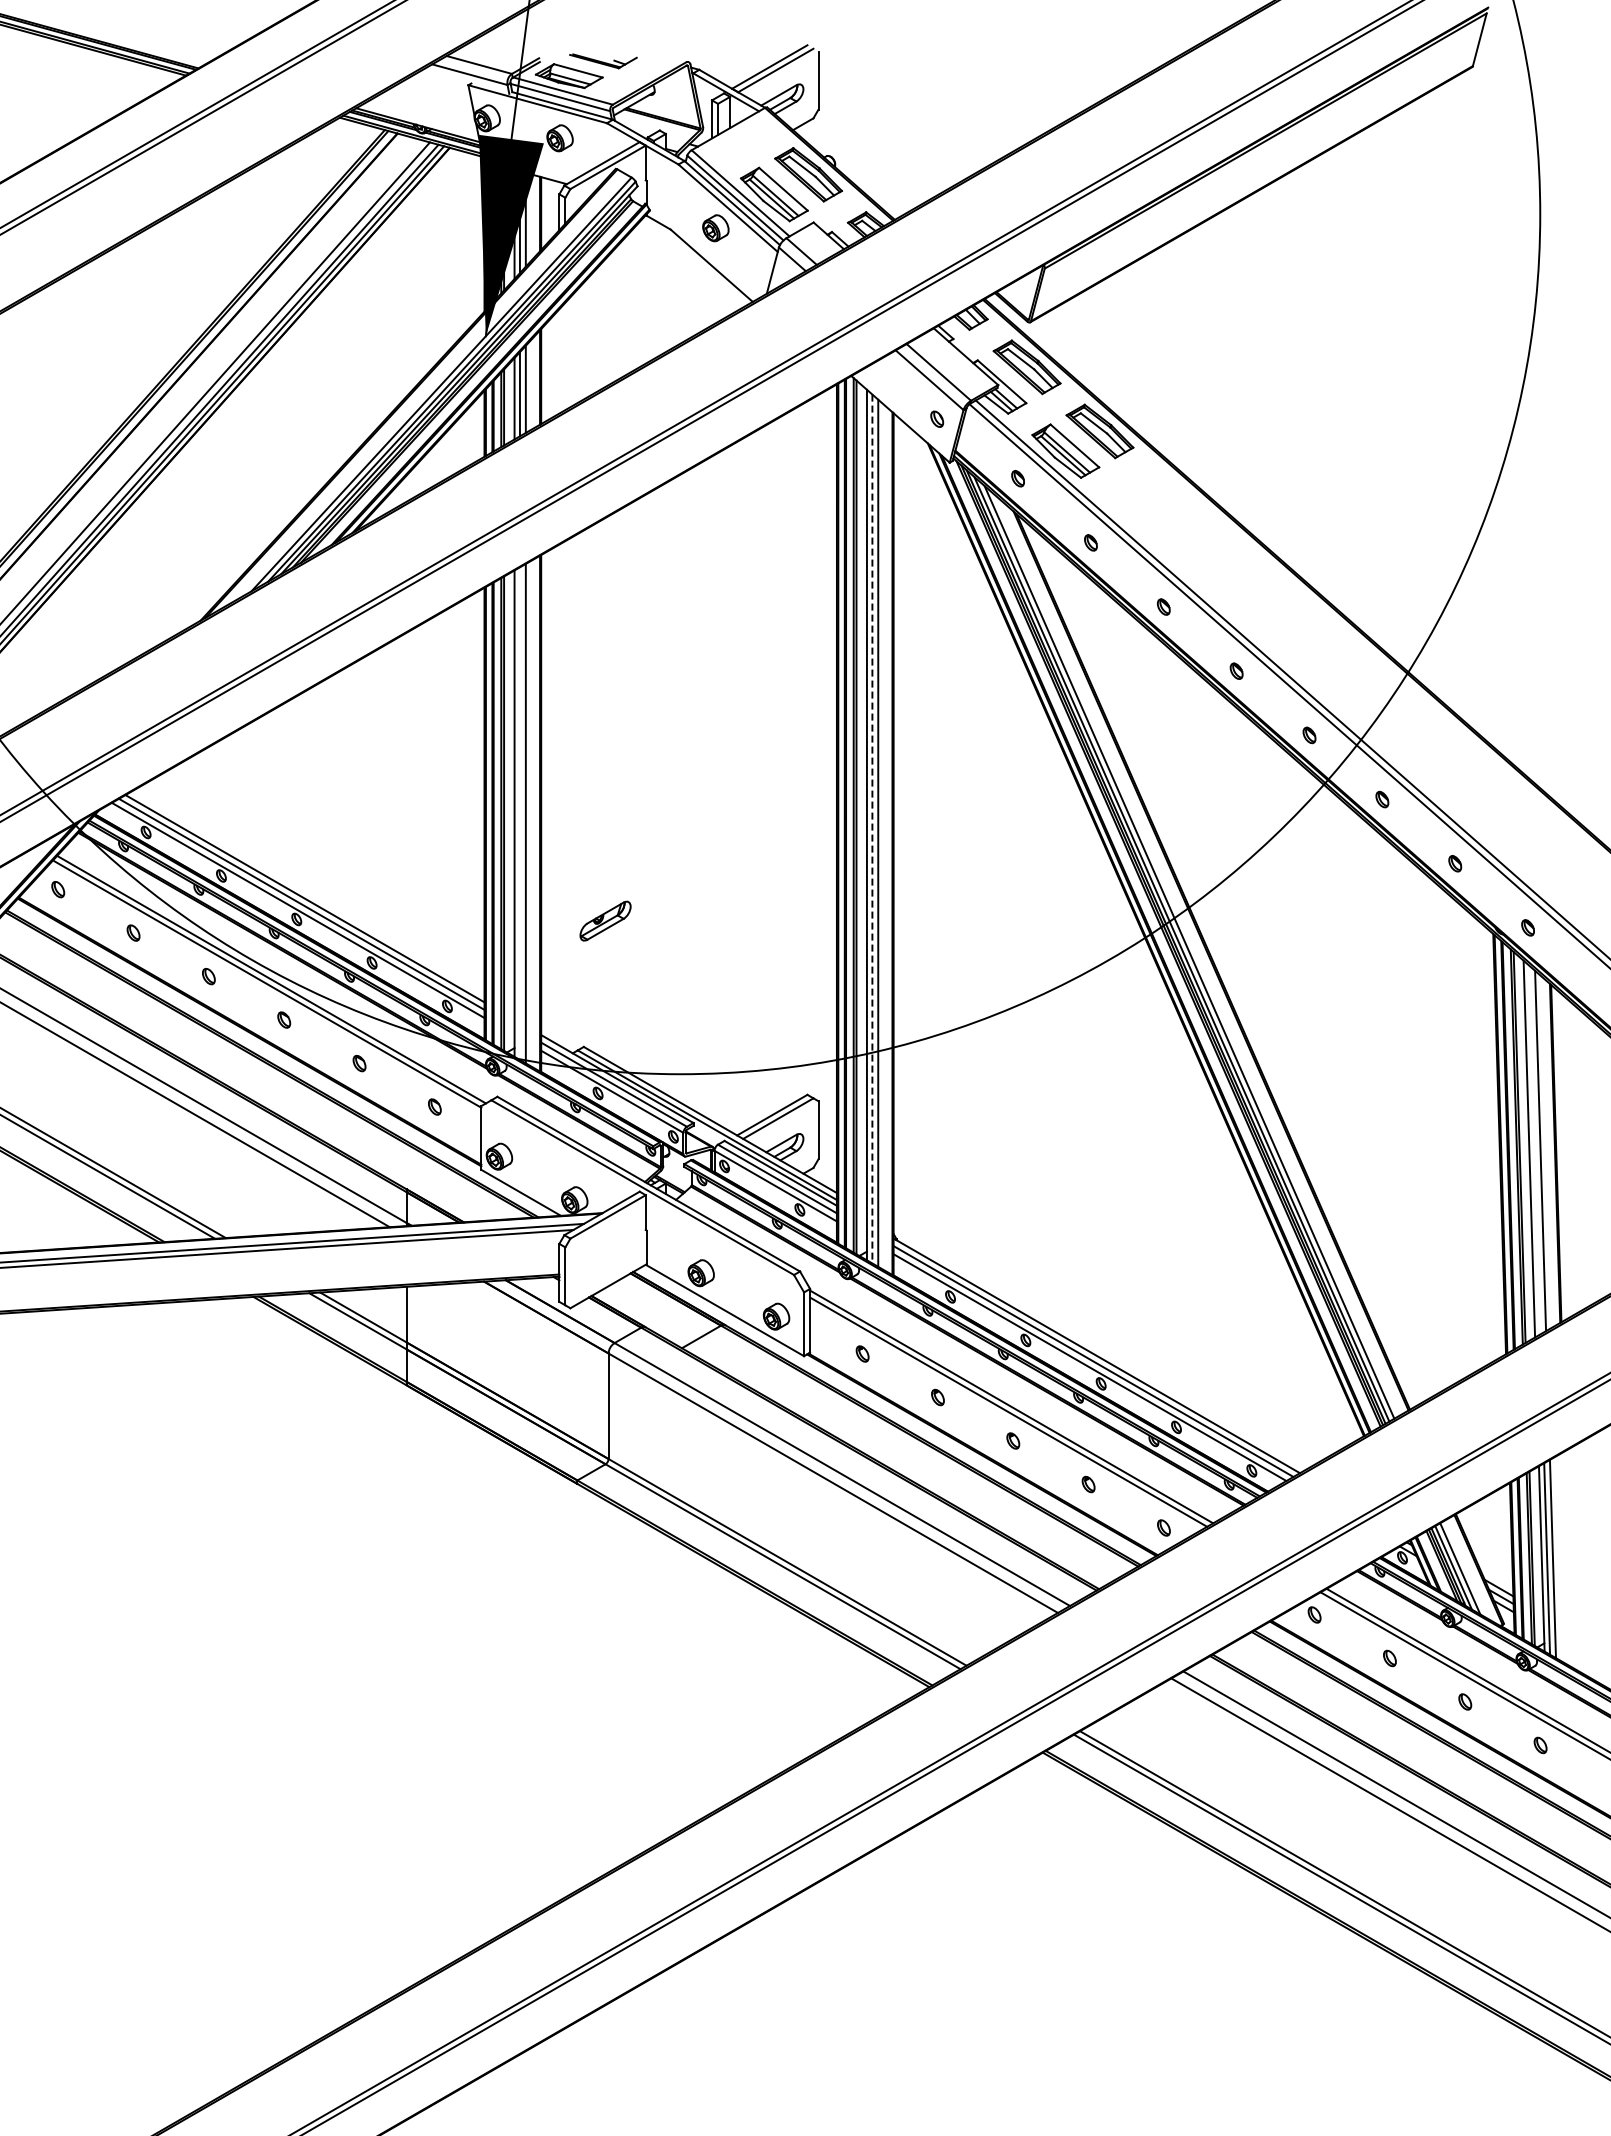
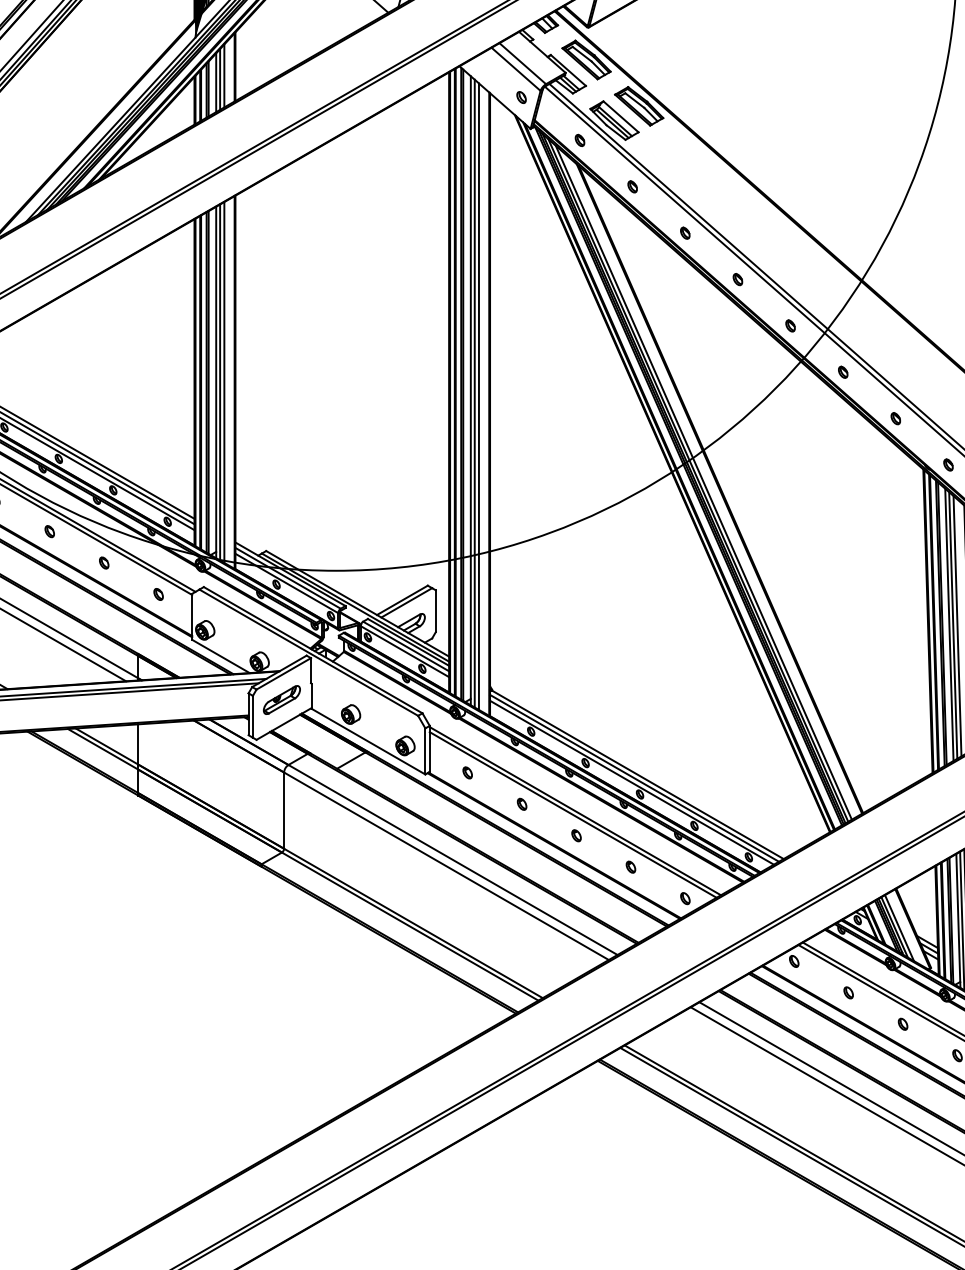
line: (519, 813) -> (219, 382), added
line: (872, 829) -> (474, 393), dashed -> solid
part: (605, 920) -> (281, 699), moved
line: (1534, 1149) -> (953, 625), added

